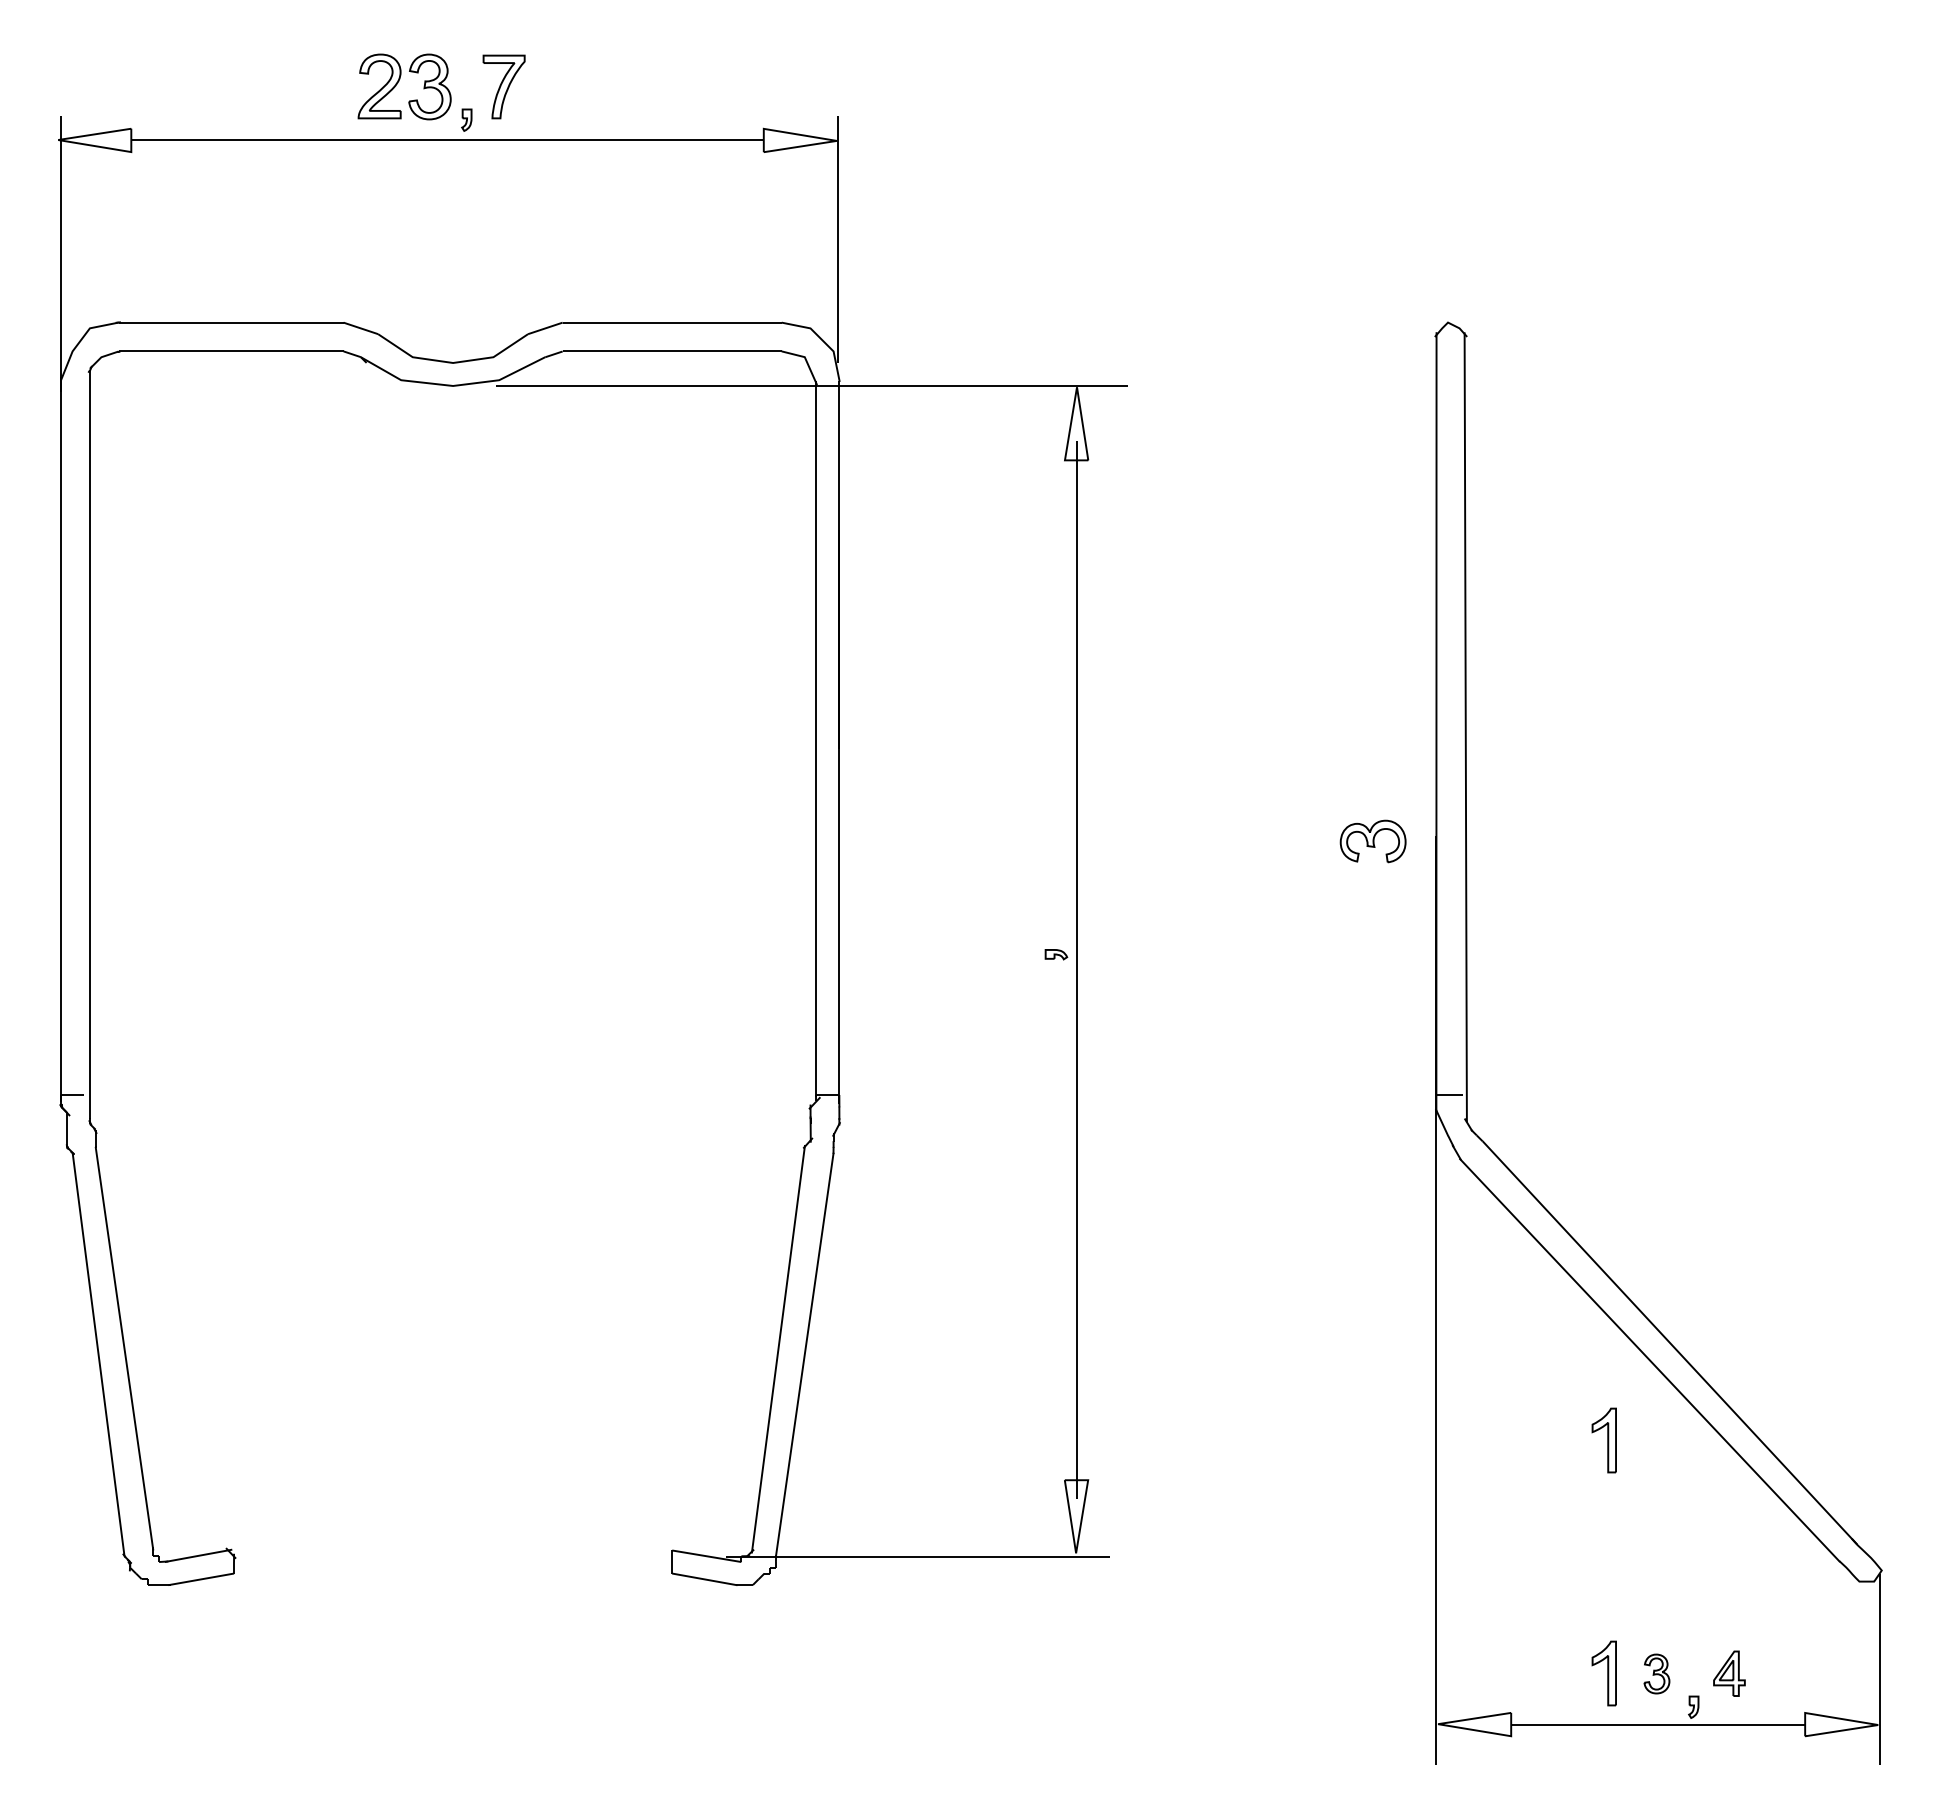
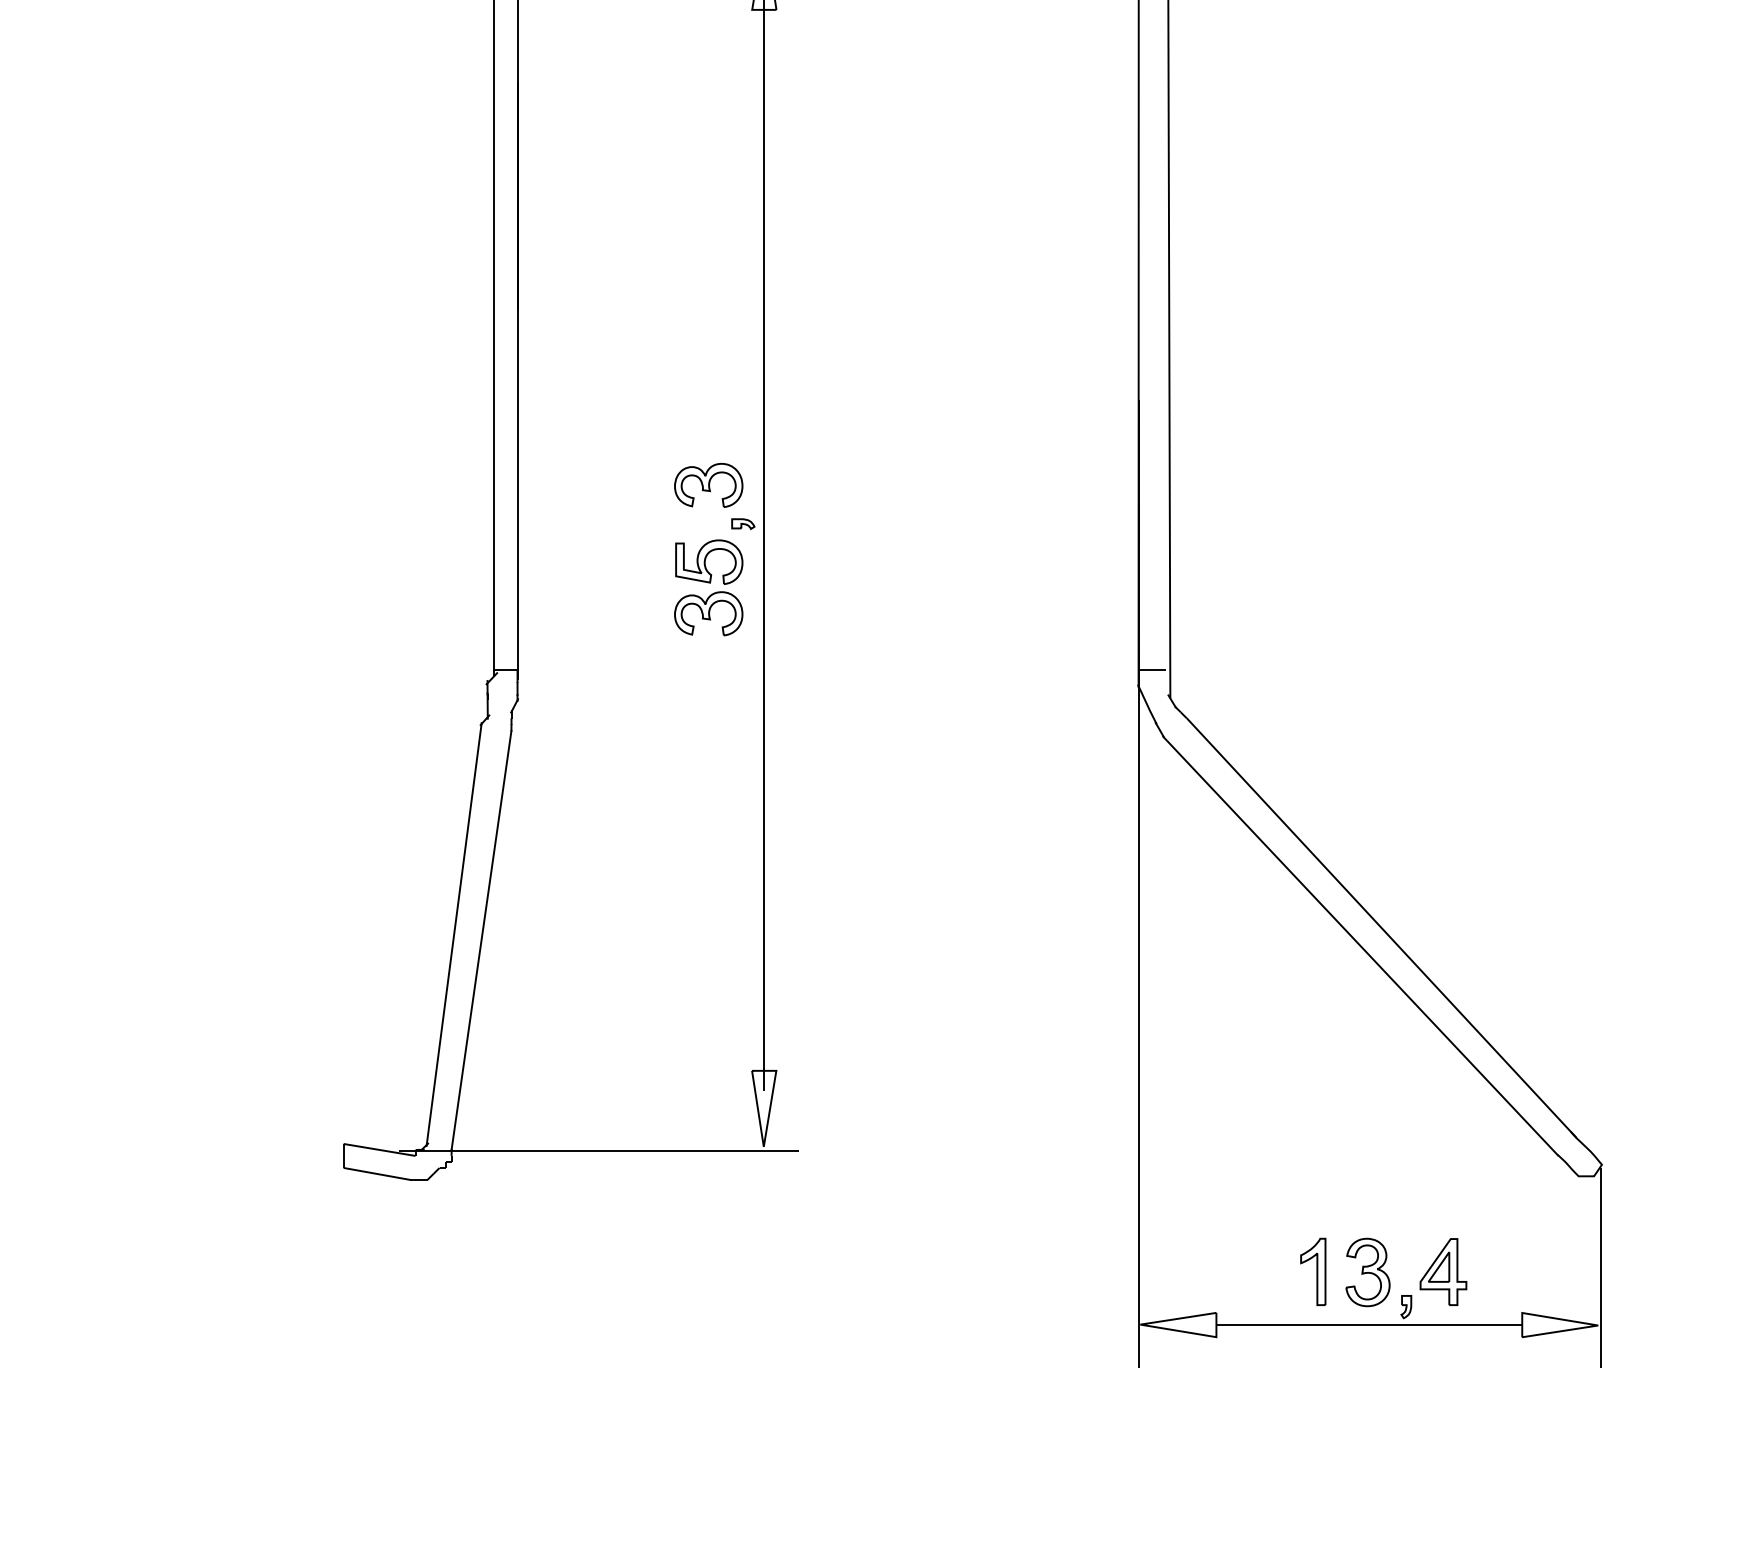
part: (1372, 841) -> (708, 485), moved
part: (1022, 1015) -> (708, 587), added
part: (1603, 1440) -> (1312, 1029), removed
part: (1656, 1673) -> (1367, 1271), size x1.67
part: (1729, 1673) -> (1443, 1271), size x1.43

